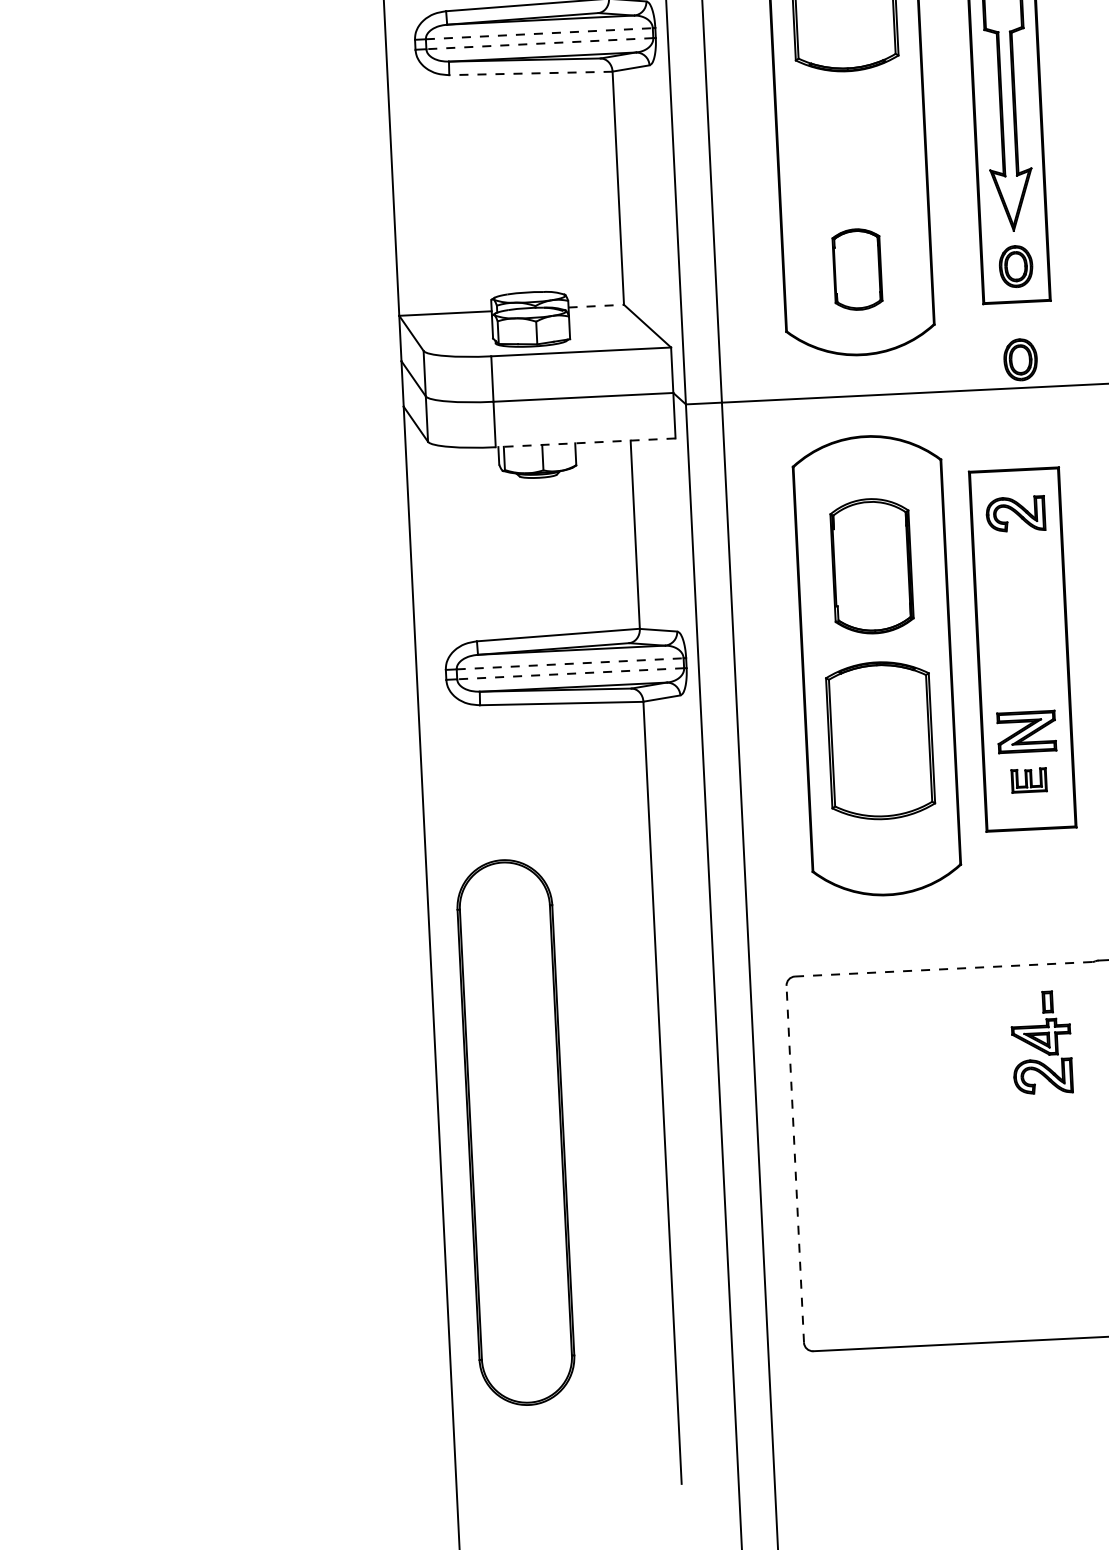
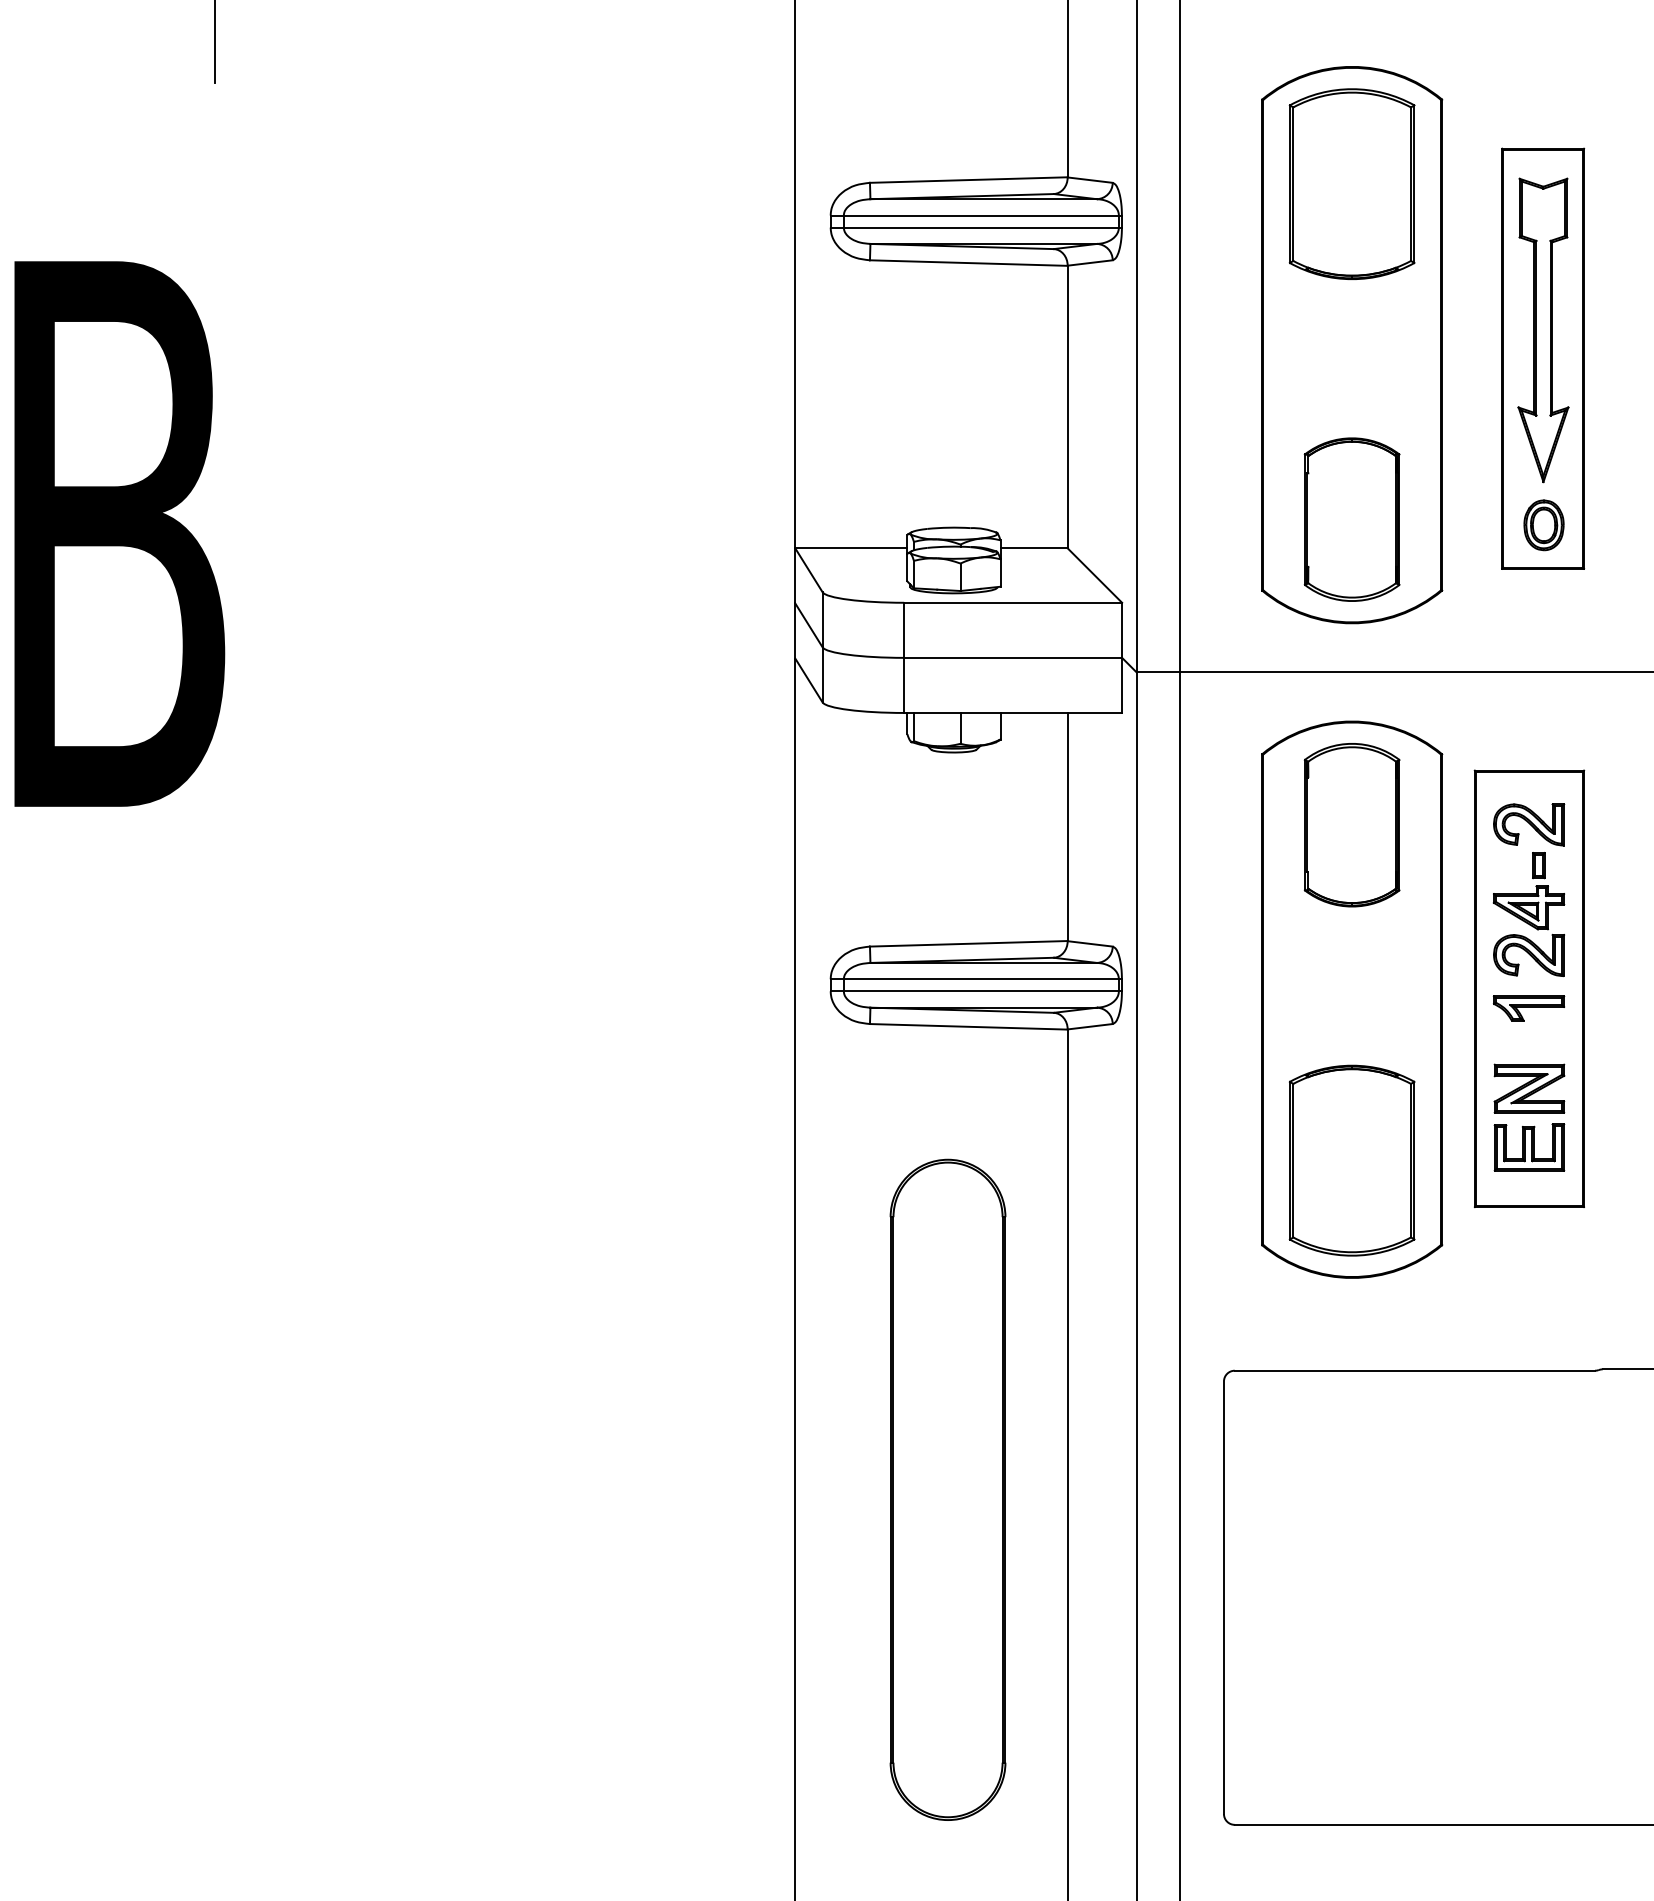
line: (539, 33) -> (981, 215), dashed -> solid
line: (539, 43) -> (981, 227), dashed -> solid
line: (530, 73) -> (968, 263), dashed -> solid
part: (856, 269) -> (1351, 519), size x1.67
line: (596, 306) -> (1034, 548), dashed -> solid
part: (1020, 359) -> (1543, 638), removed
line: (585, 442) -> (1013, 712), dashed -> solid
part: (871, 566) -> (1351, 825), moved
line: (570, 663) -> (981, 979), dashed -> solid
part: (1022, 665) -> (1528, 1008), added
line: (570, 673) -> (981, 991), dashed -> solid
part: (880, 740) -> (1351, 1160), moved
part: (1029, 780) -> (1529, 1147), size x1.67
line: (944, 969) -> (1415, 1370), dashed -> solid
part: (1041, 1042) -> (1528, 914), moved
part: (515, 1132) -> (947, 1489), moved
line: (794, 1164) -> (1223, 1597), dashed -> solid

